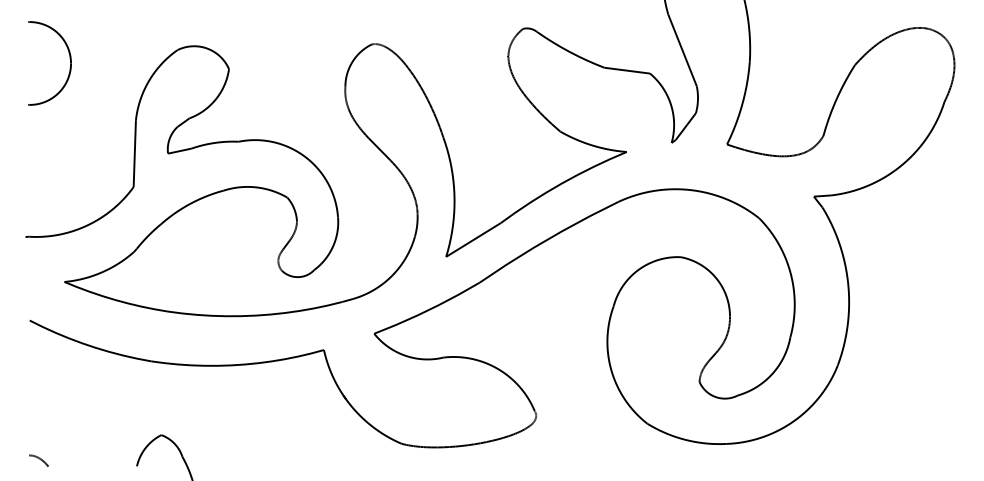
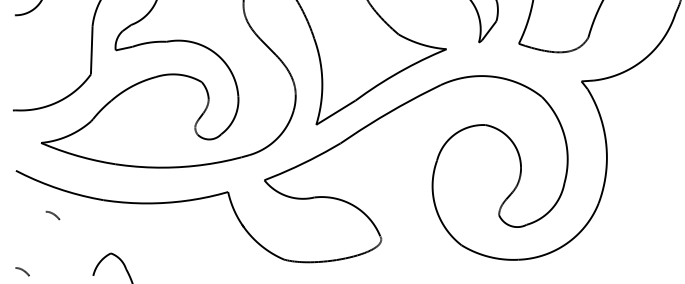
part: (80, 382) -> (52, 215), added

